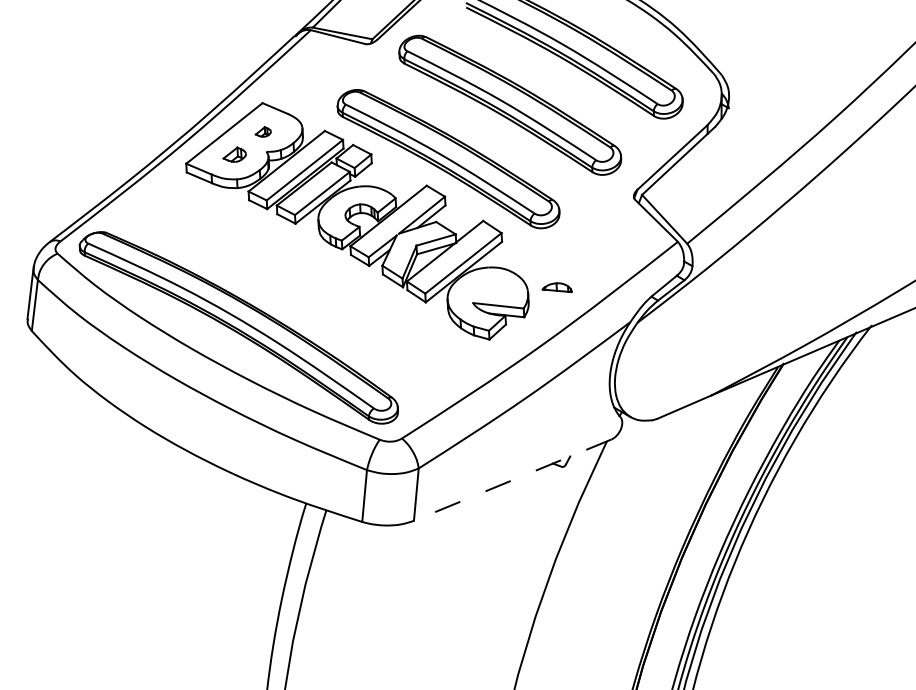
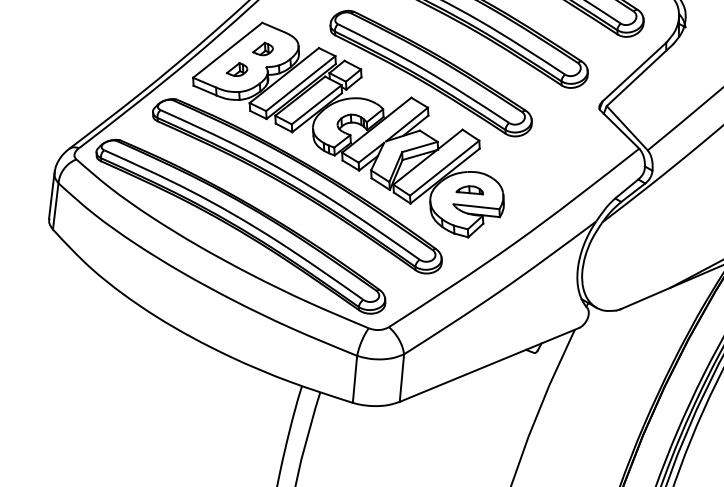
part: (263, 131) -> (263, 48), size x1.43
part: (301, 283) -> (297, 186), added
part: (556, 287) -> (469, 190), moved
line: (512, 480) -> (489, 365), dashed -> solid

